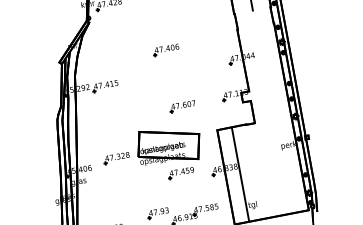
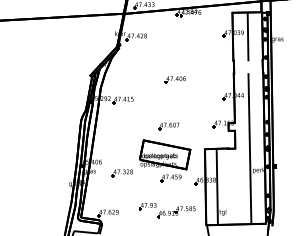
part: (182, 107) -> (168, 126), moved
line: (272, 120) -> (249, 148), added
part: (115, 159) -> (121, 173), moved

